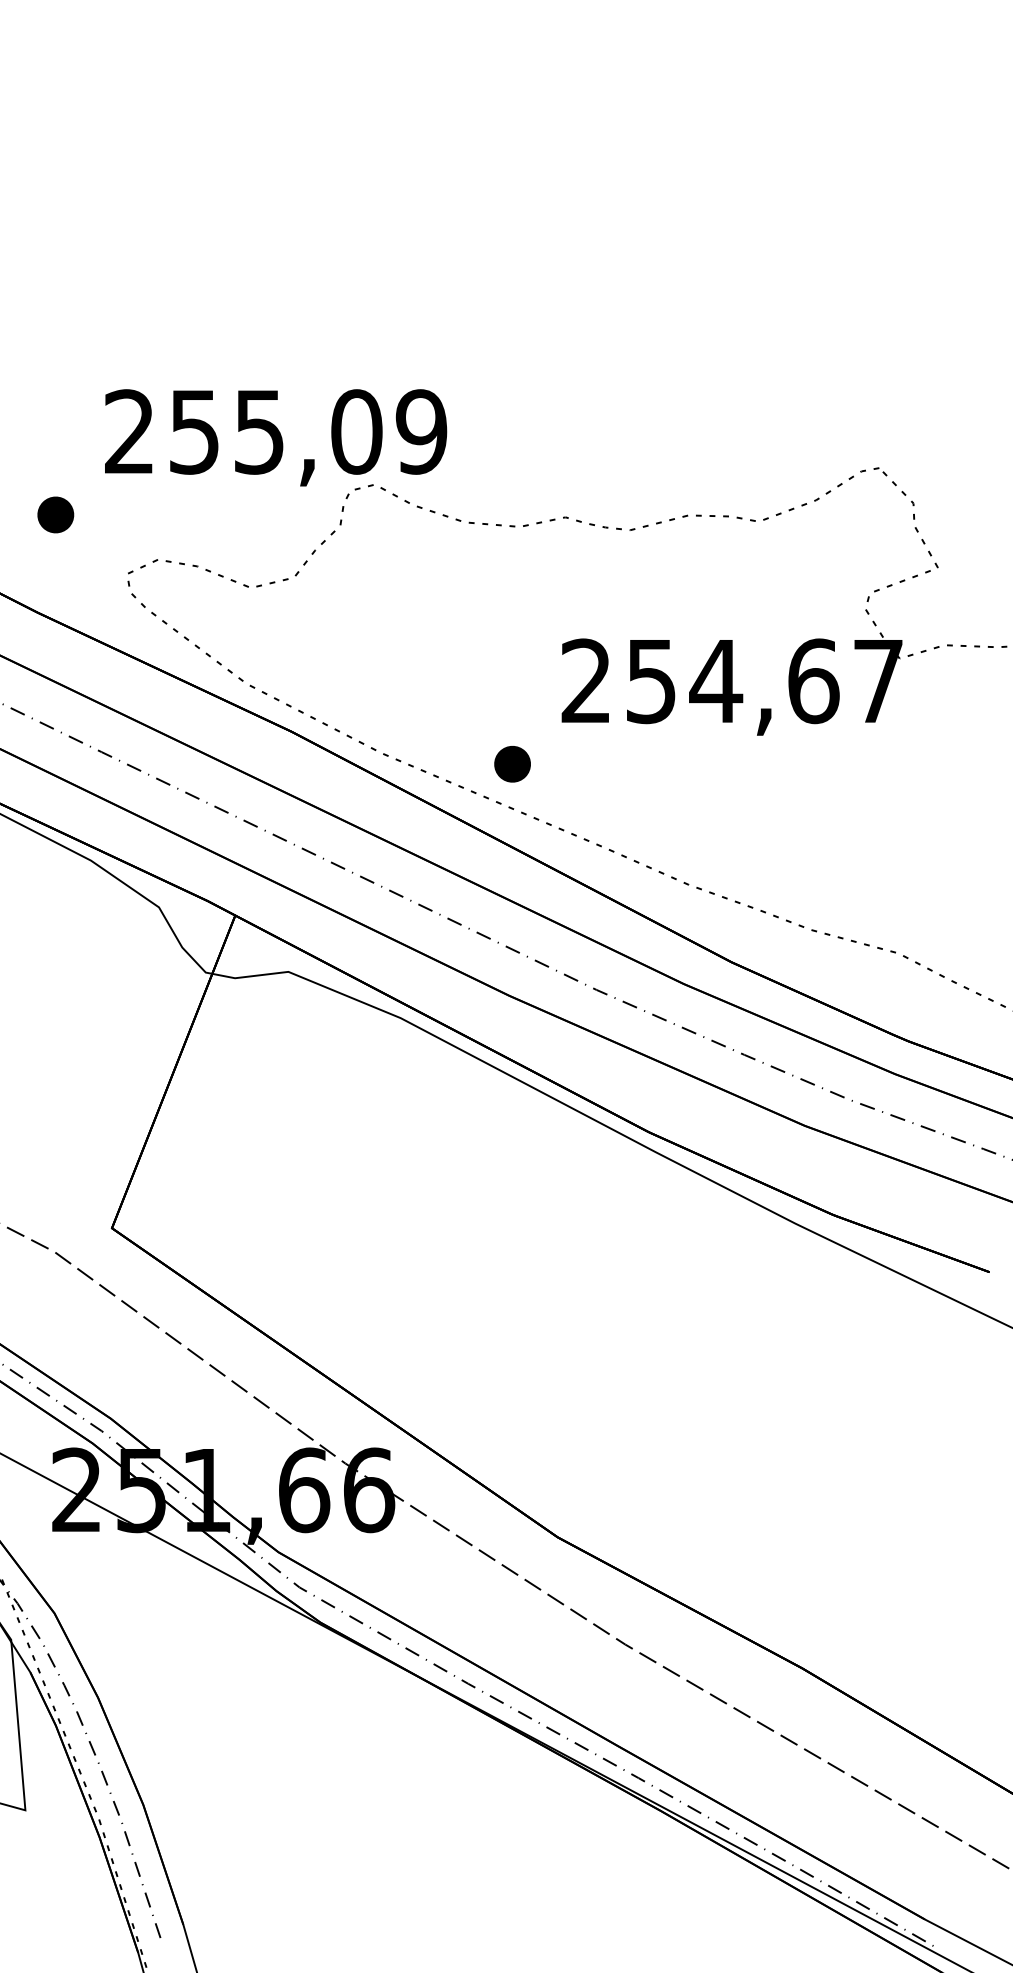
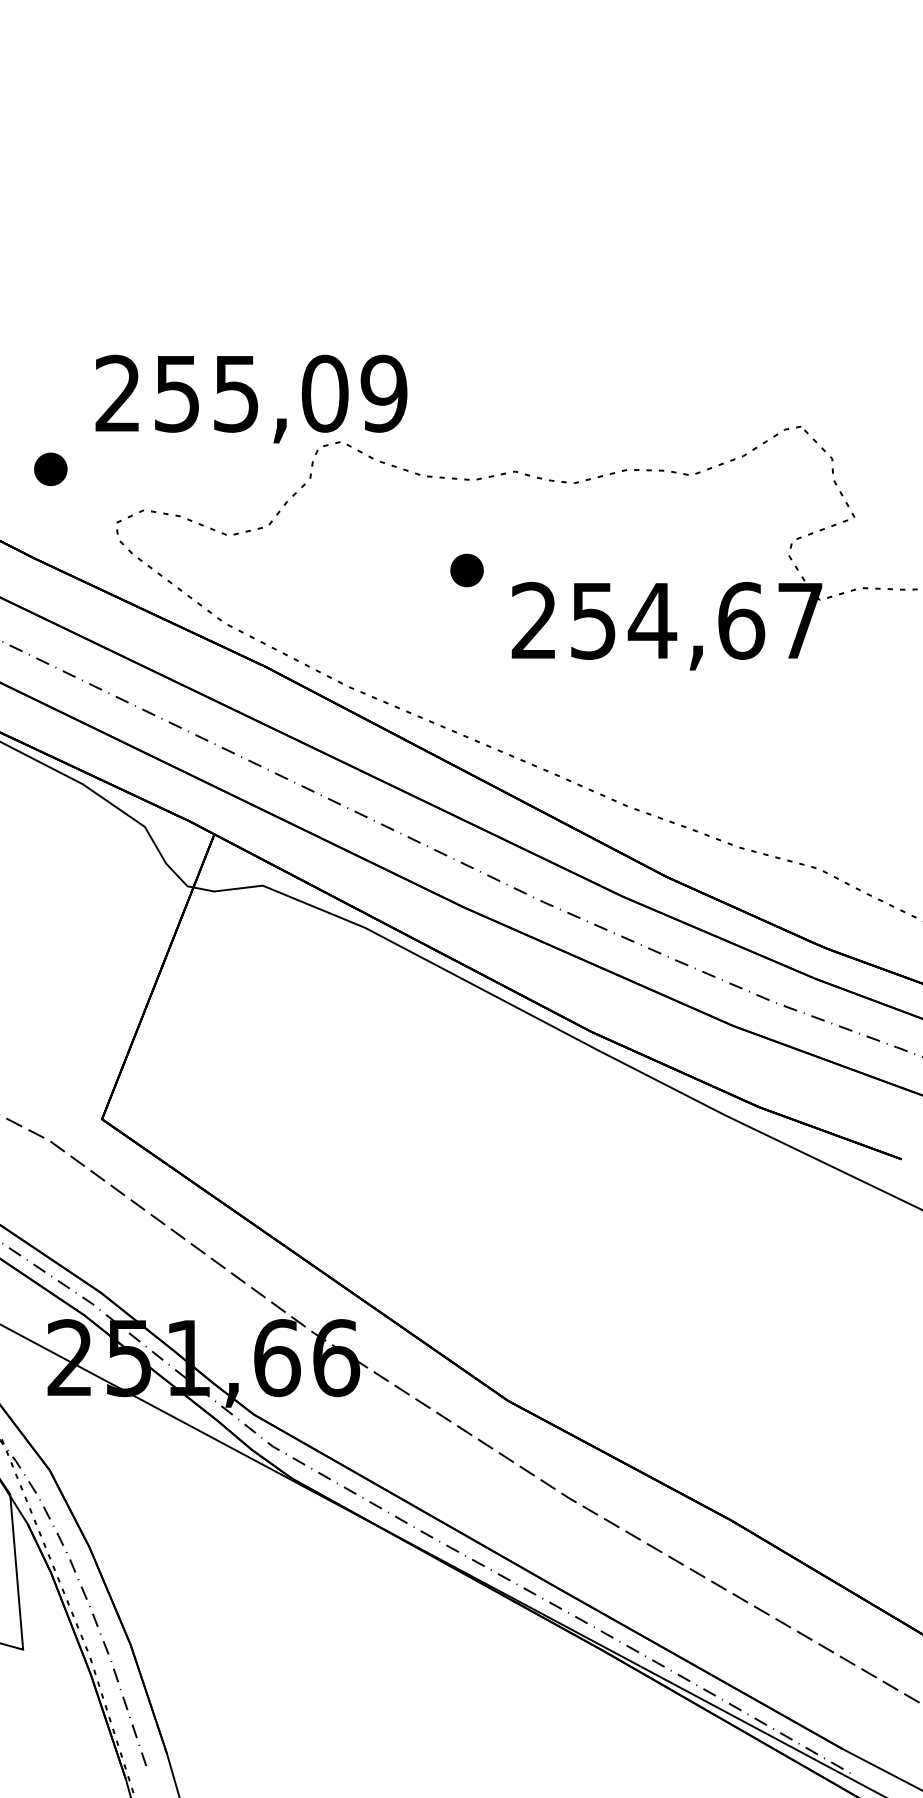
part: (511, 764) -> (466, 570), moved

